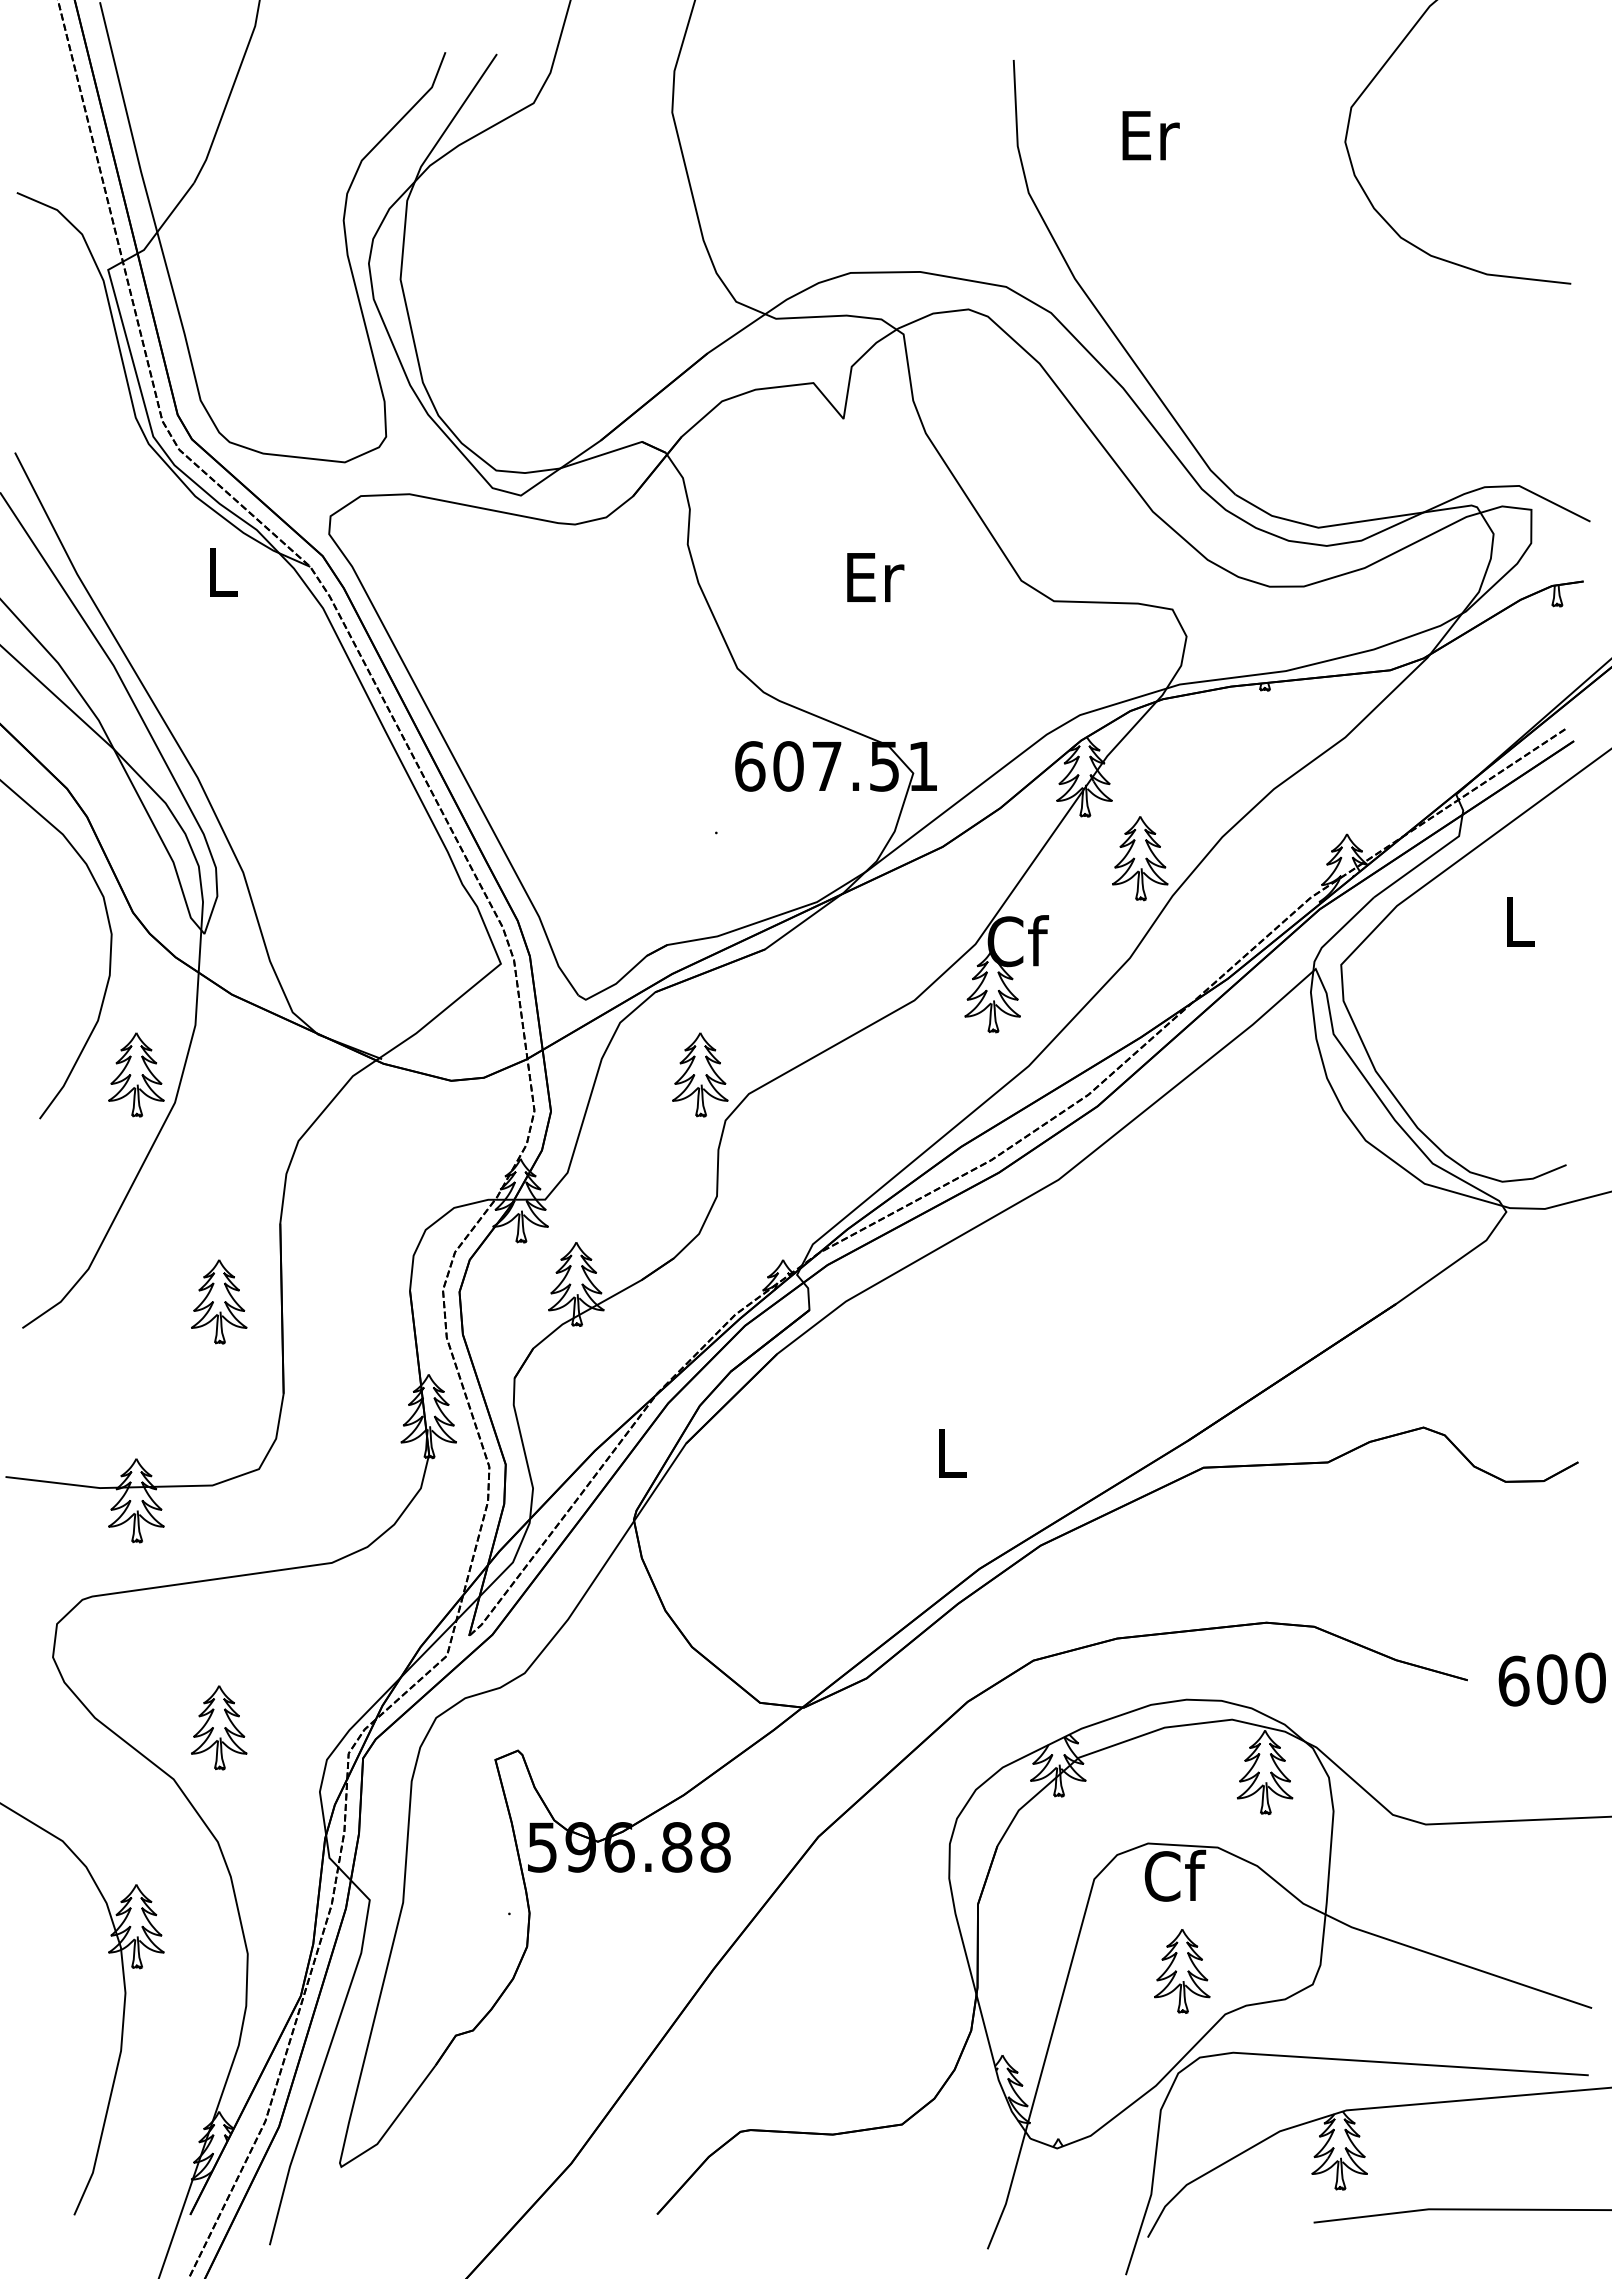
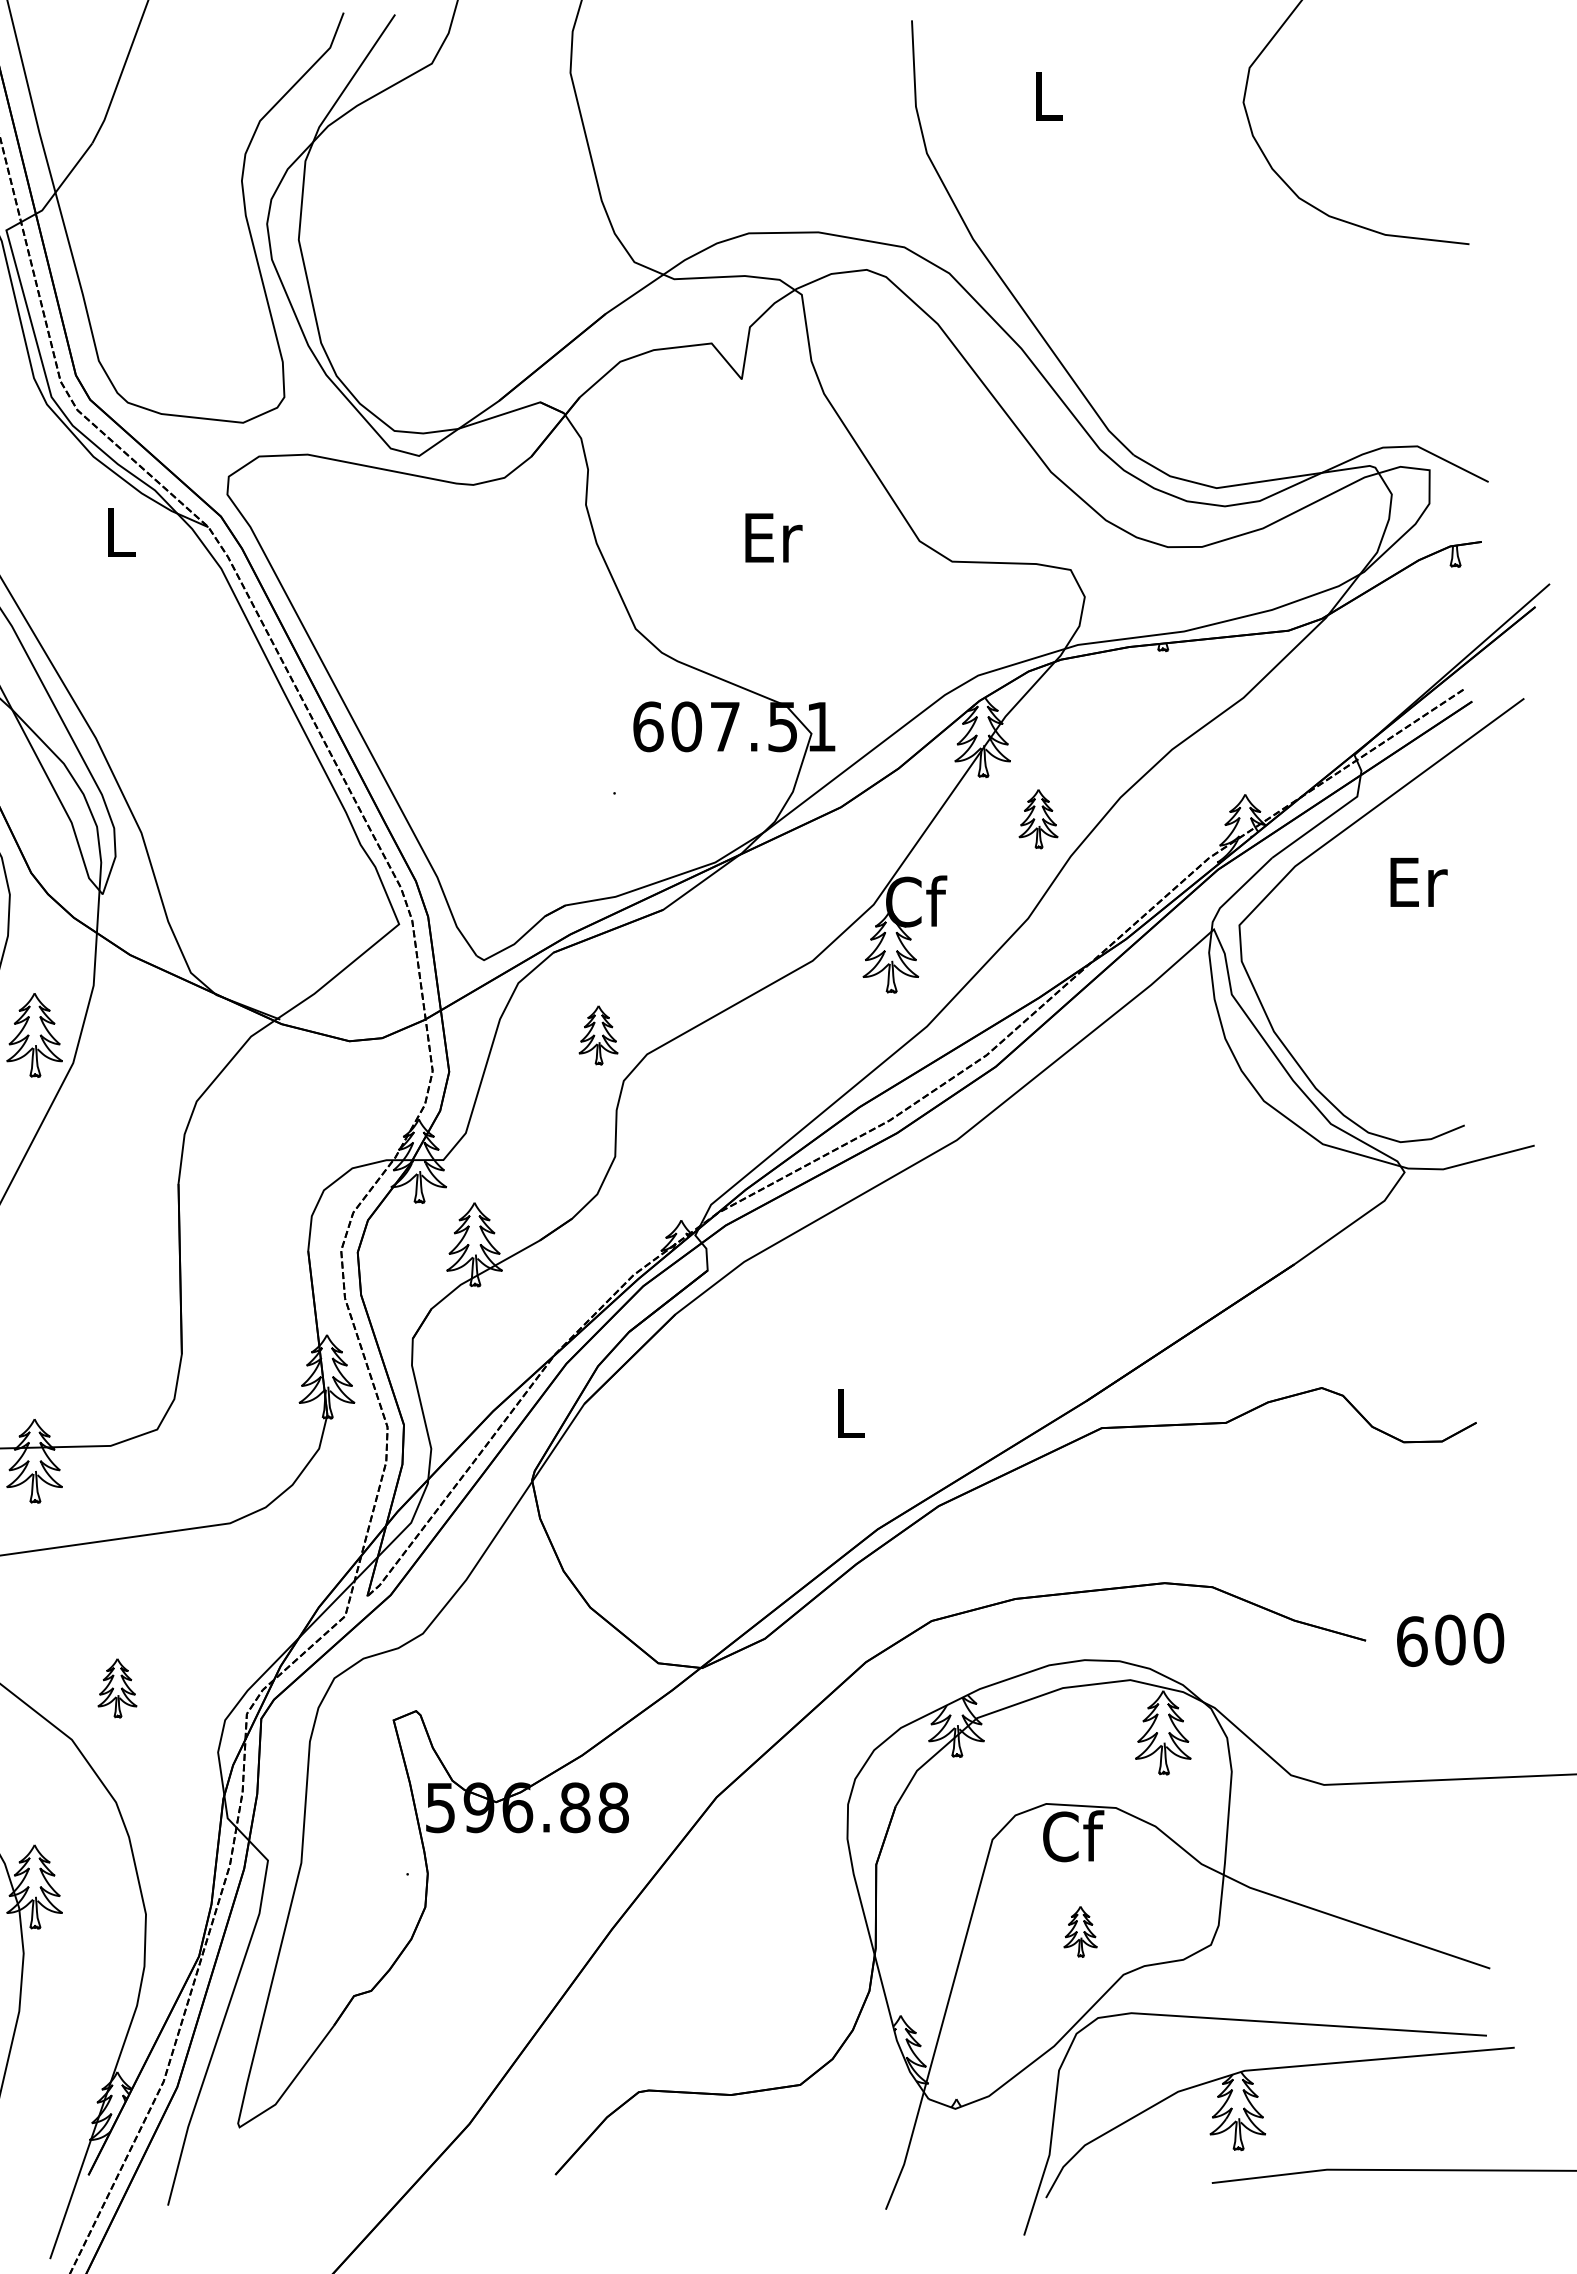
text: (1150, 135) -> (1048, 95), Er -> L
part: (1140, 858) -> (1038, 818), size x0.7
text: (1520, 921) -> (1418, 881), L -> Er
part: (700, 1074) -> (598, 1034), size x0.7
part: (219, 1301) -> (117, 1261), removed
part: (219, 1727) -> (117, 1687), size x0.7
part: (1182, 1971) -> (1080, 1931), size x0.6

